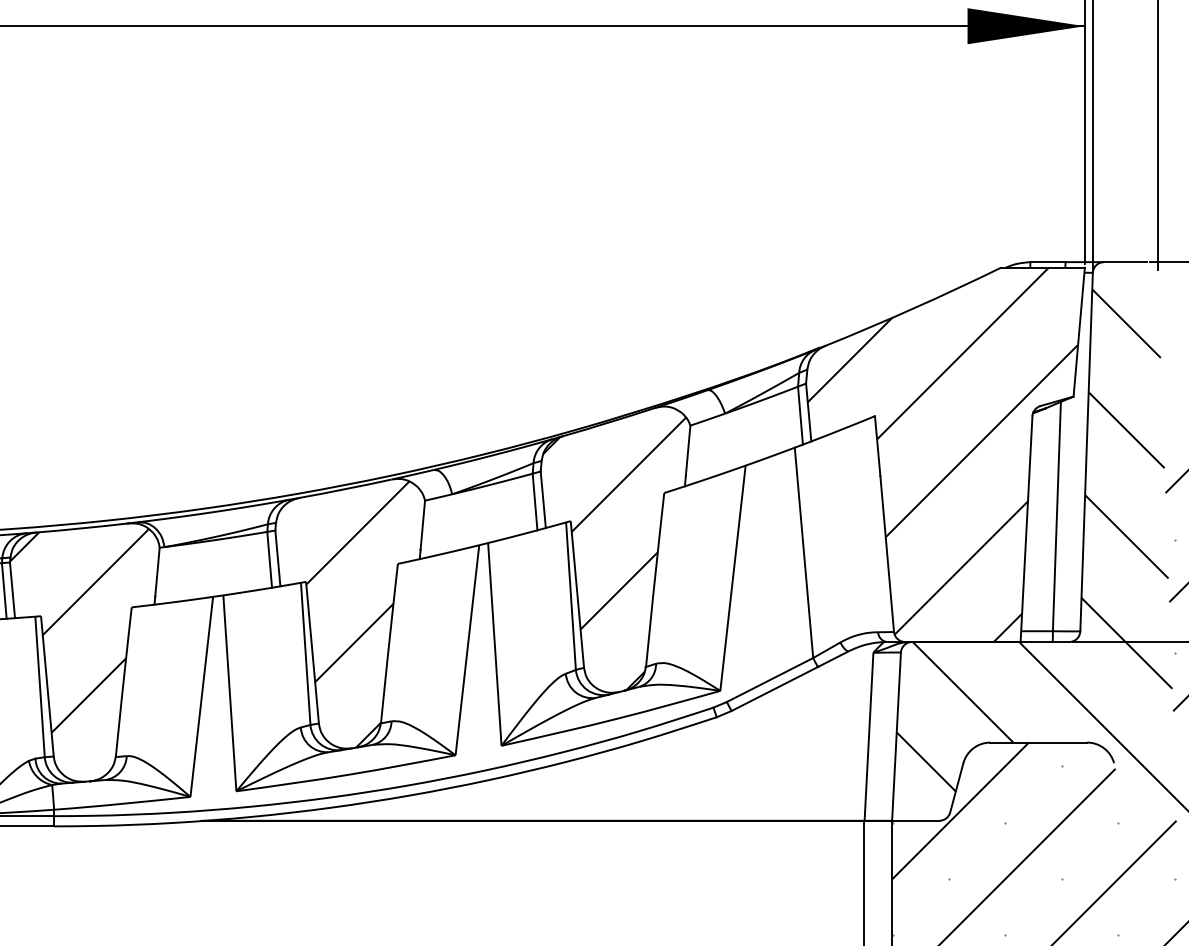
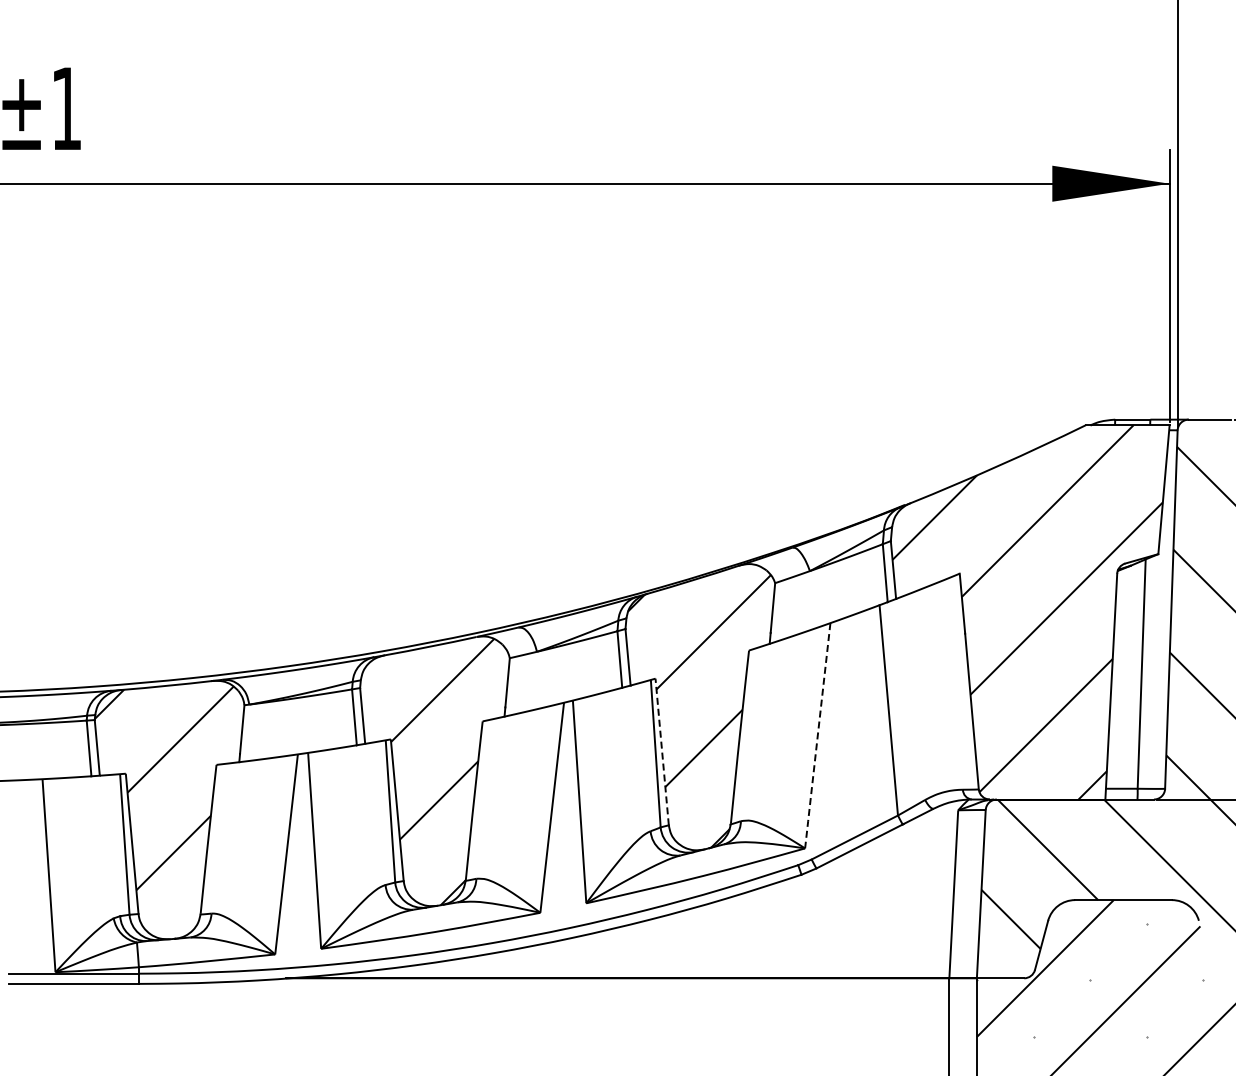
line: (732, 579) -> (817, 737), solid -> dashed
line: (577, 593) -> (662, 751), solid -> dashed

